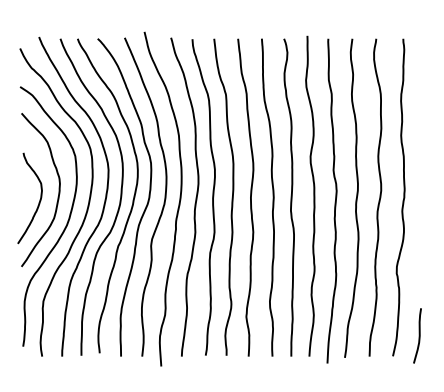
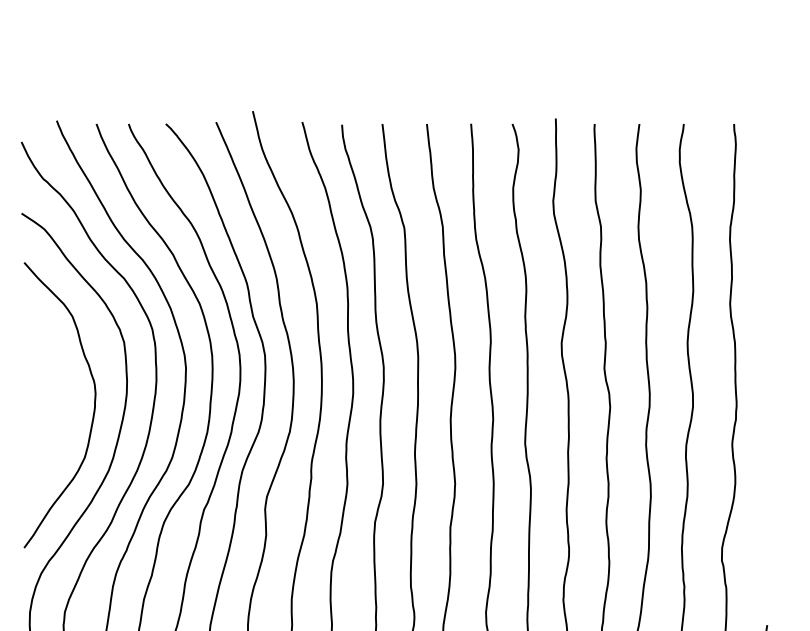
curve: (38, 202) -> (55, 428), removed

